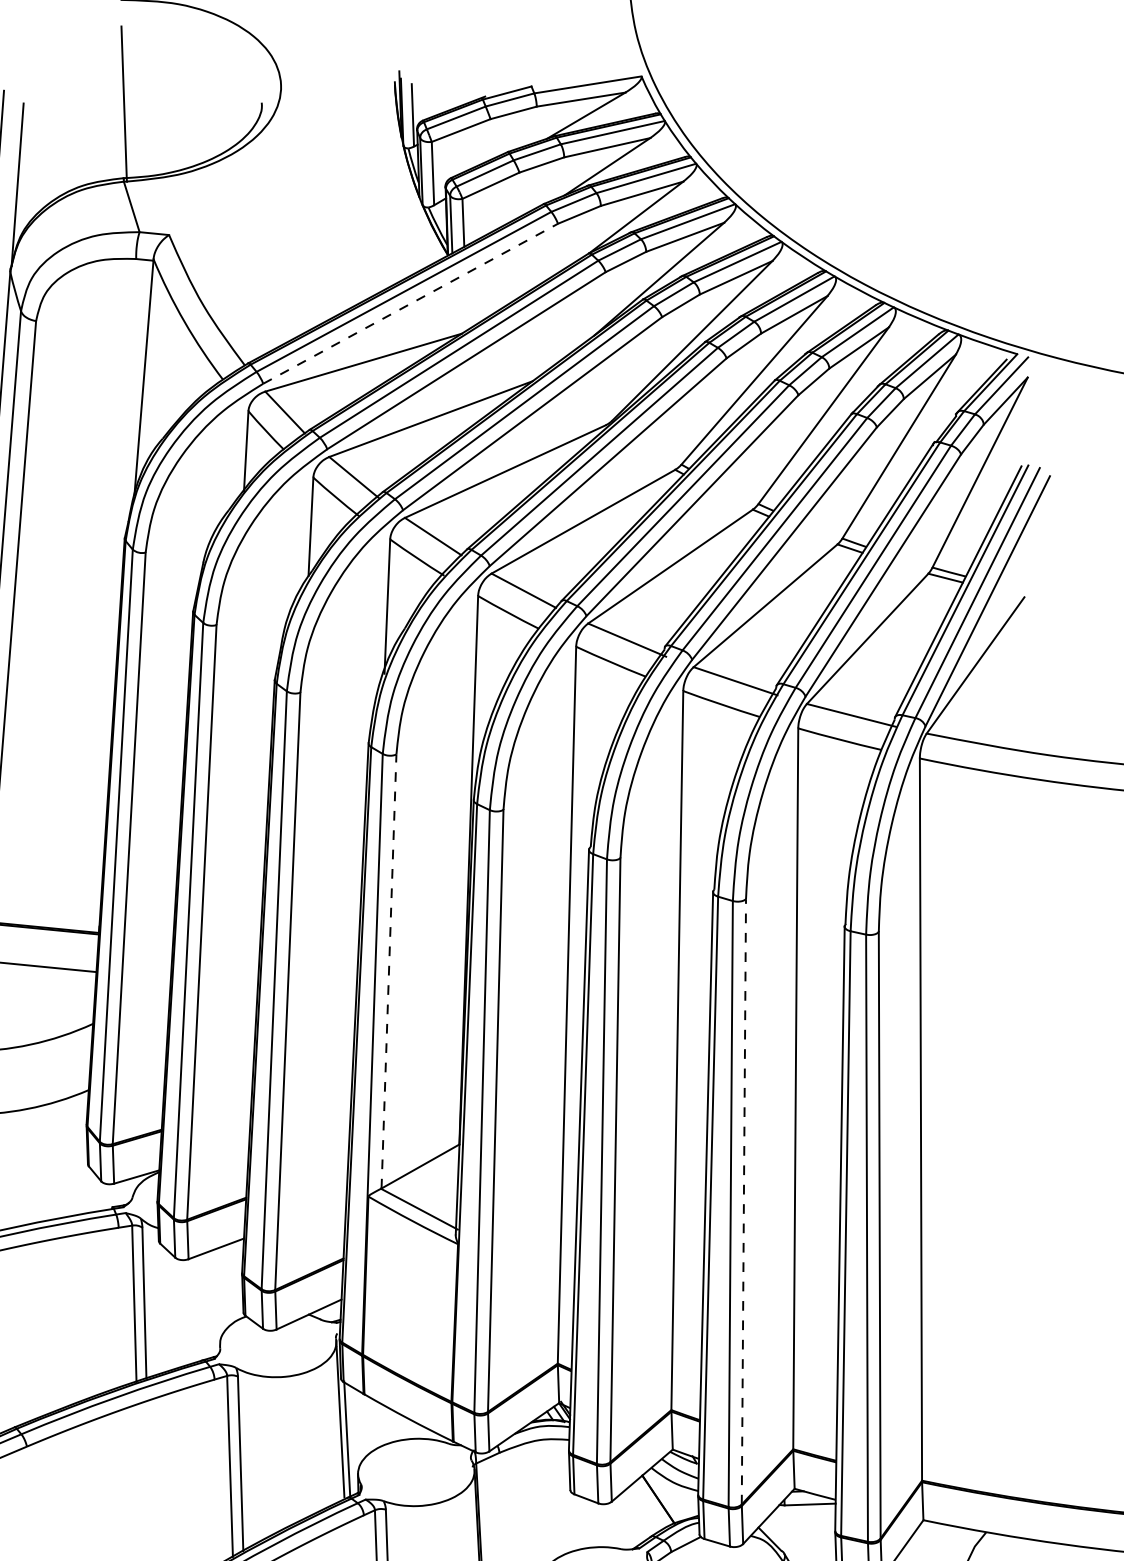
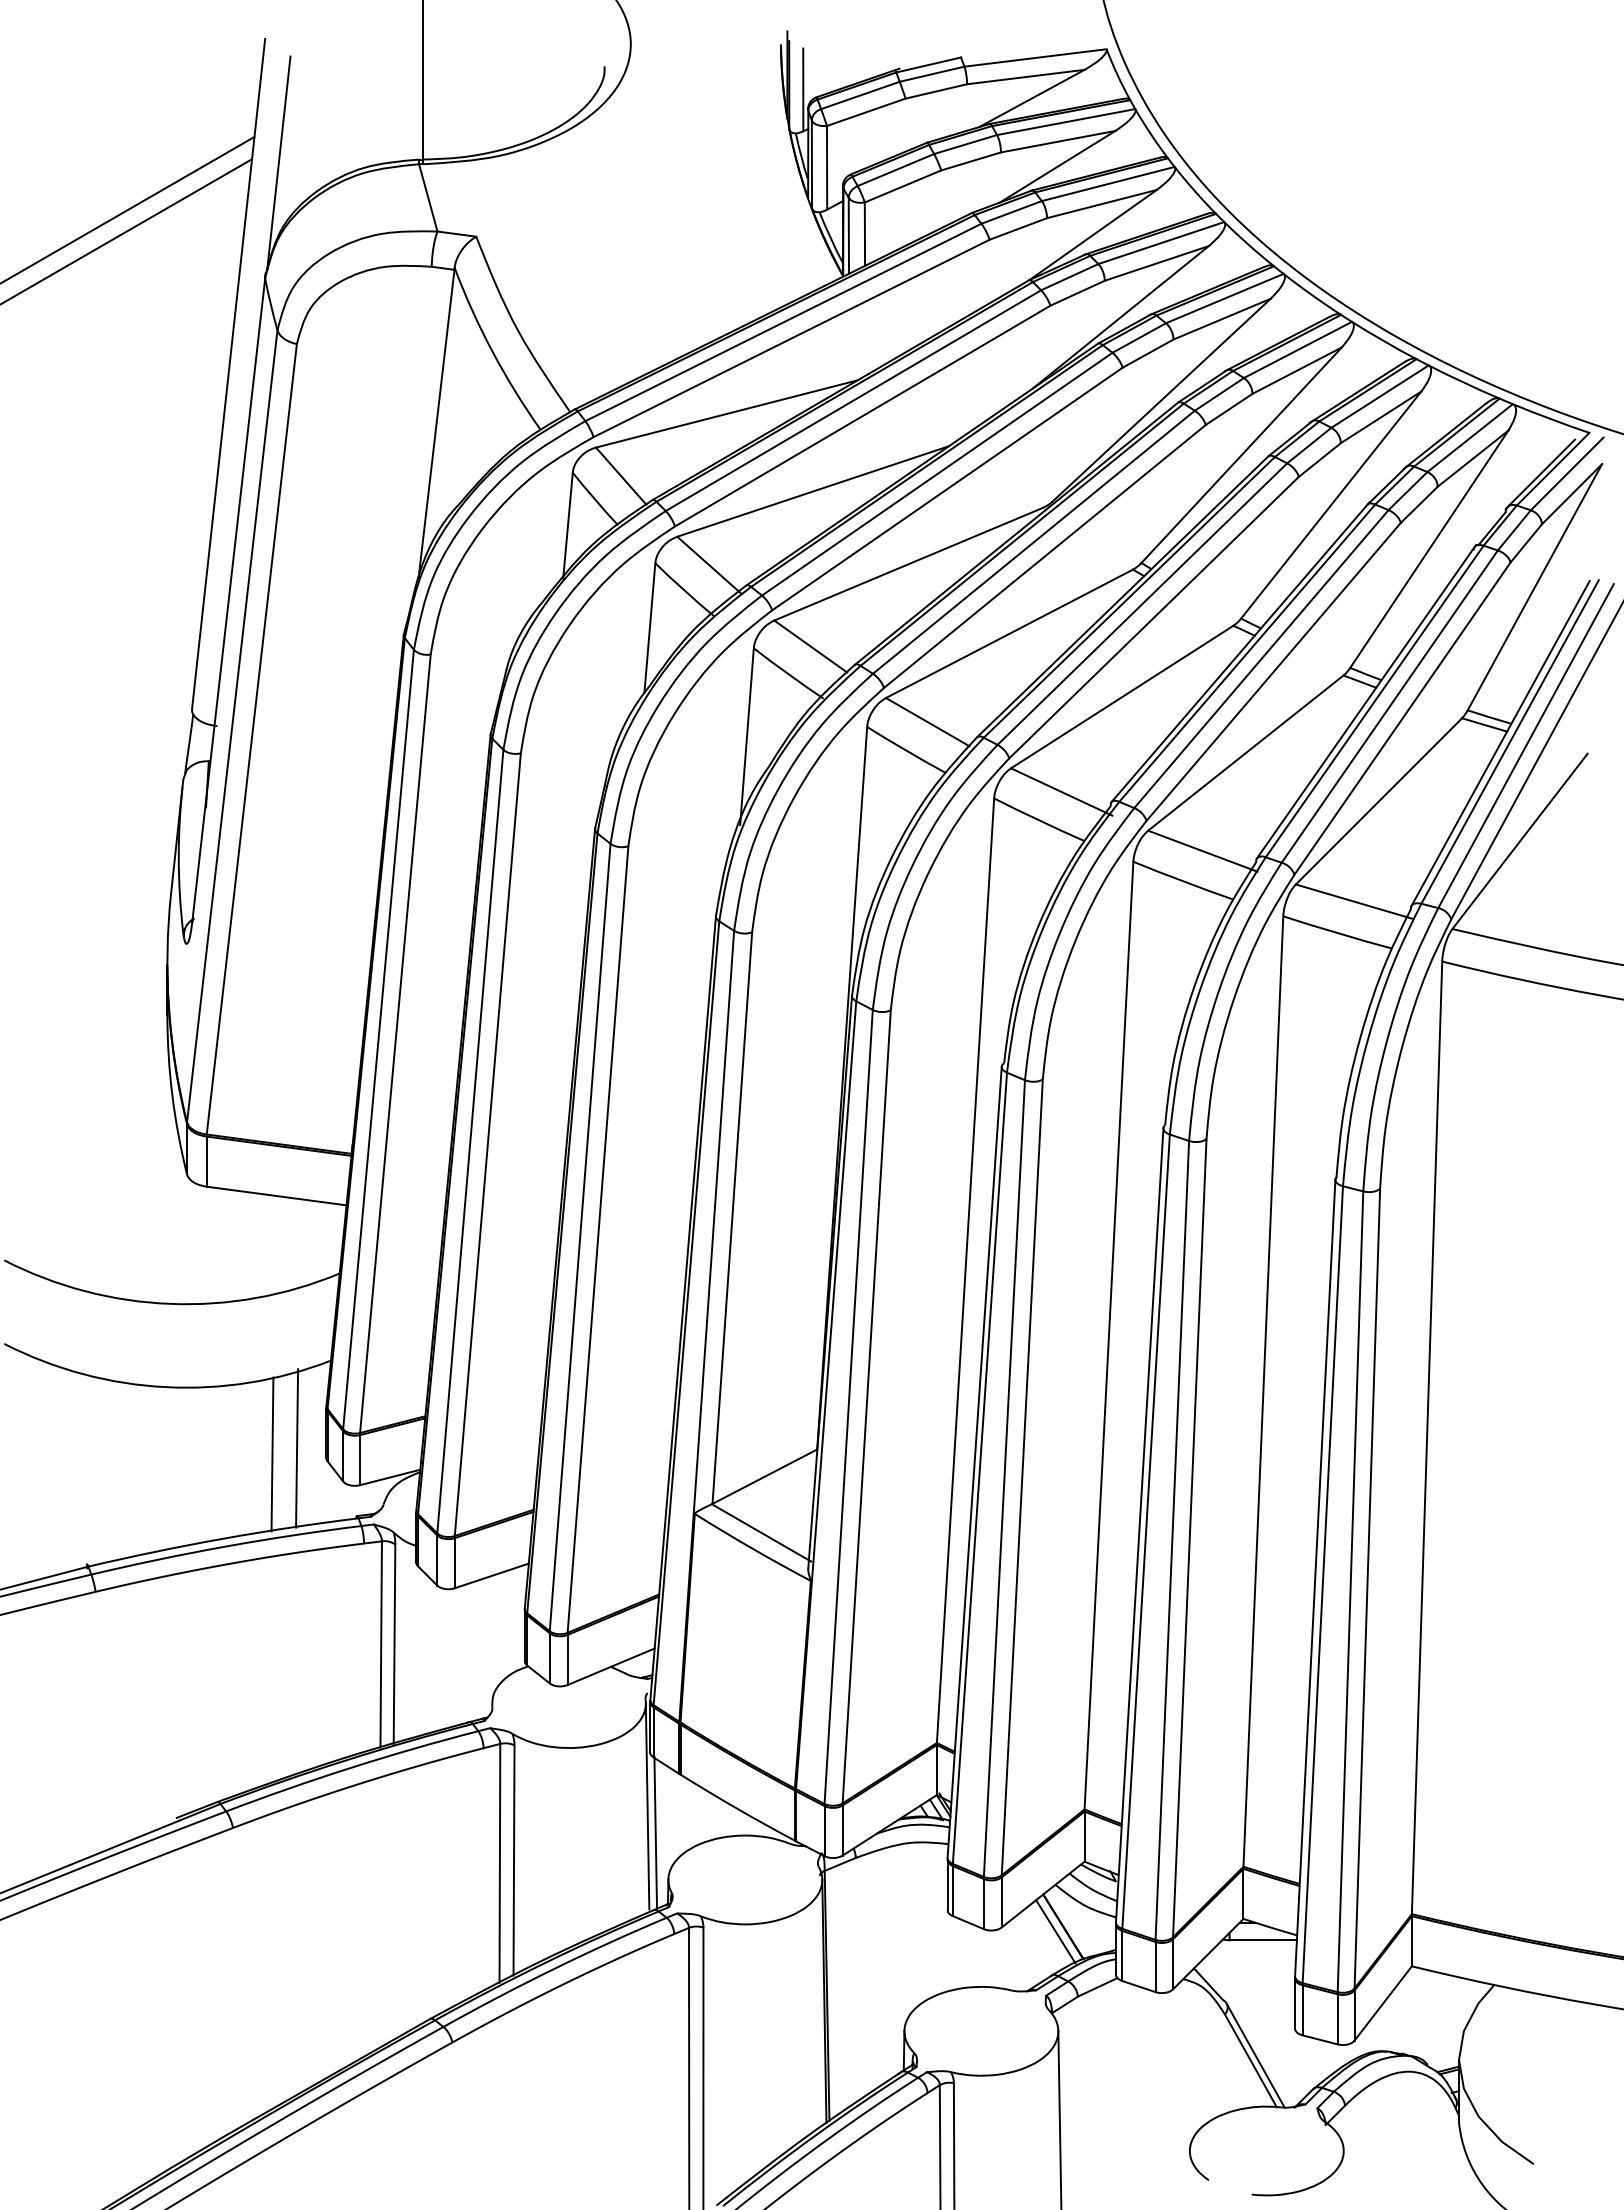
line: (411, 303) -> (792, 338), dashed -> solid
line: (389, 971) -> (732, 1218), dashed -> solid
line: (65, 1157) -> (297, 1448), added
line: (46, 1162) -> (272, 1454), added
line: (743, 1201) -> (1189, 1537), dashed -> solid
line: (652, 1503) -> (1055, 1931), added

